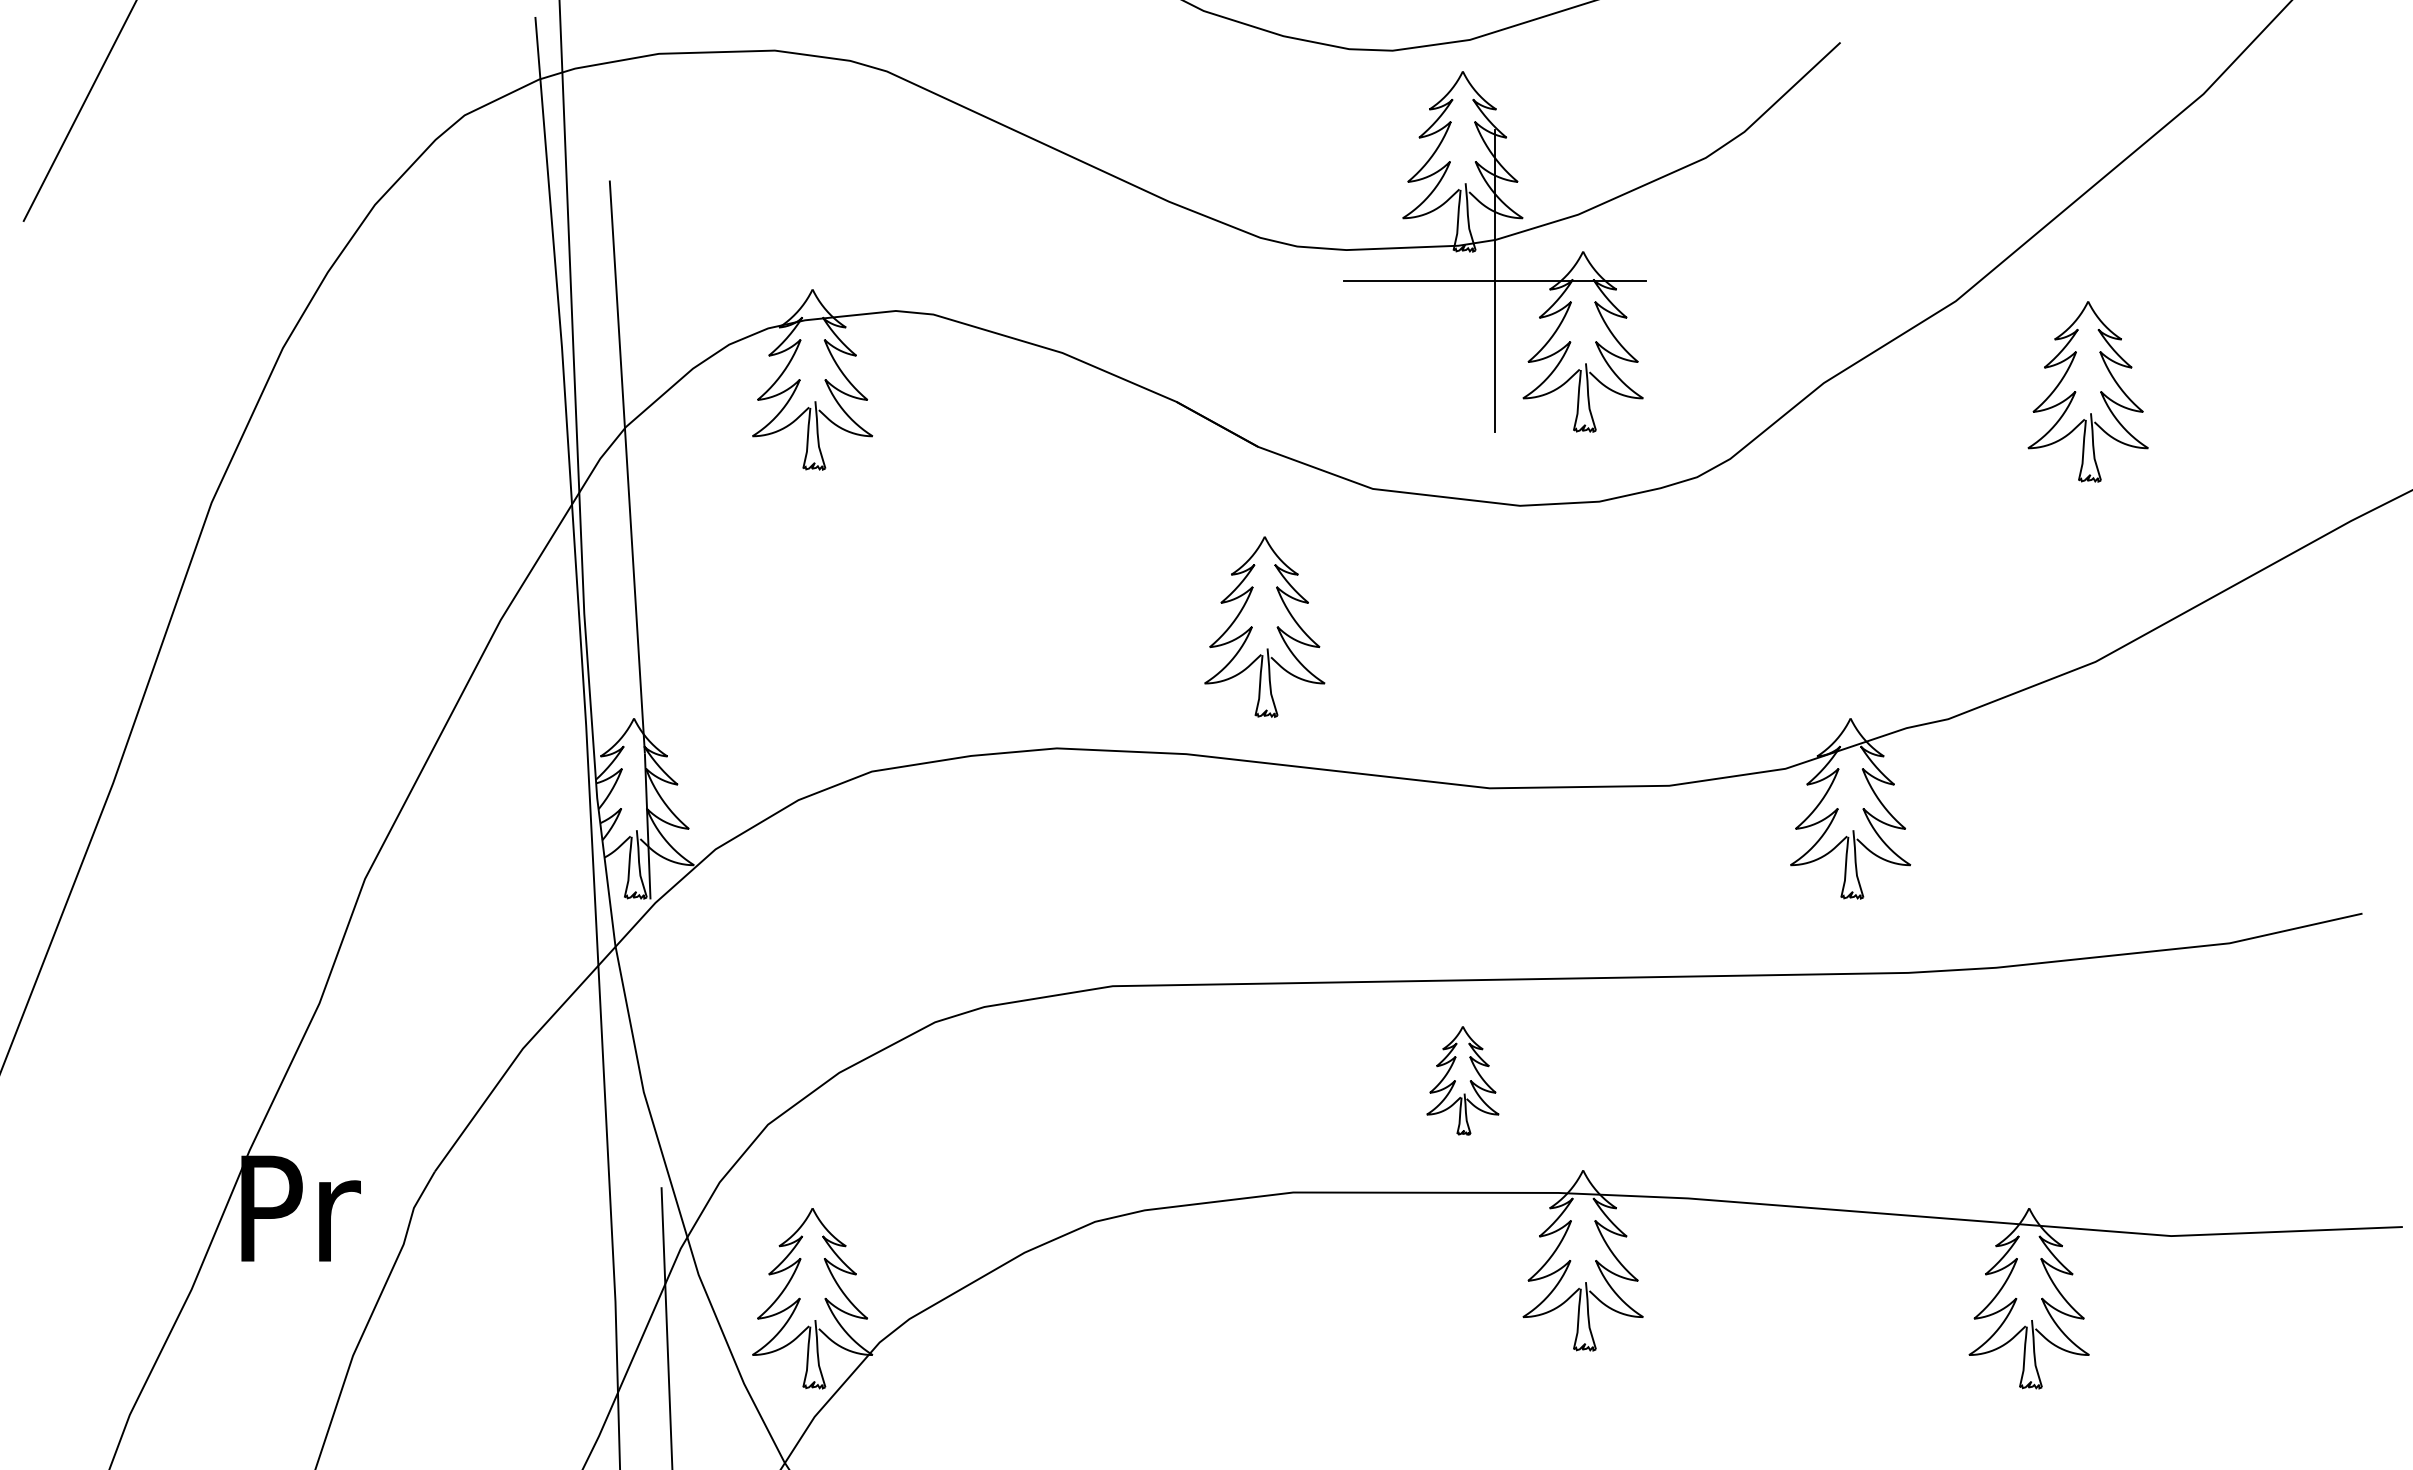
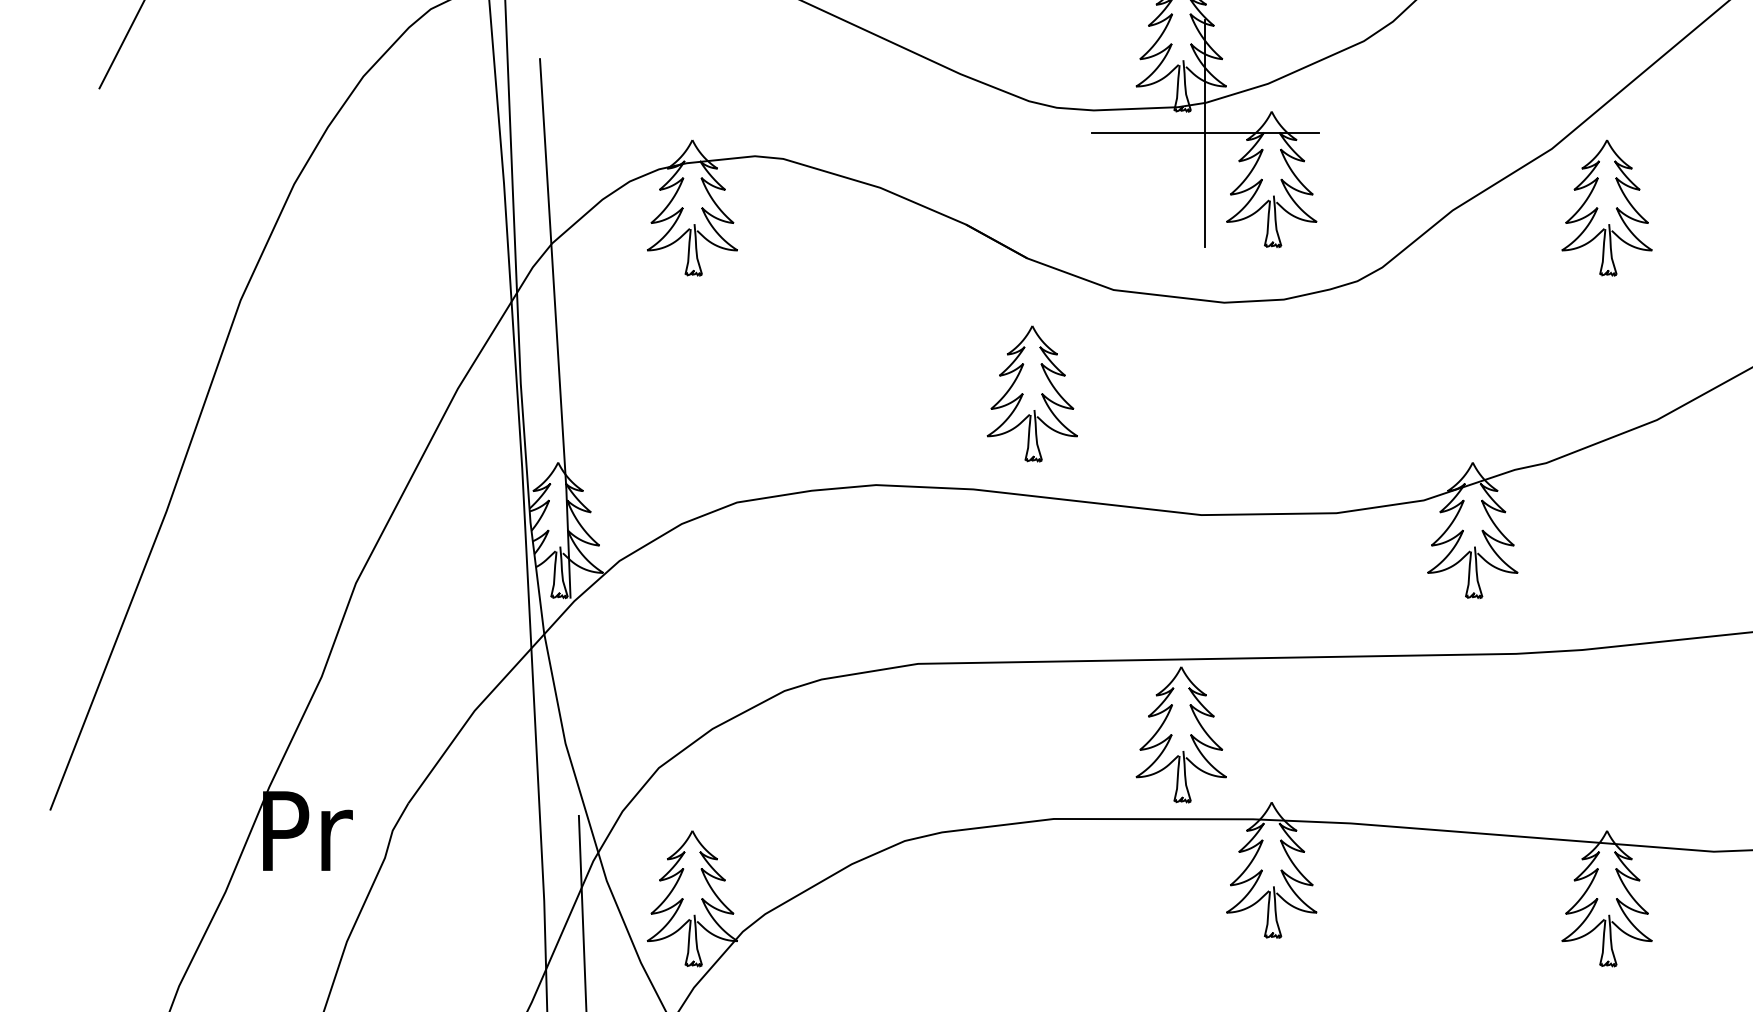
part: (2076, 392) -> (1598, 208), moved
part: (1462, 1080) -> (1181, 734), size x1.67

